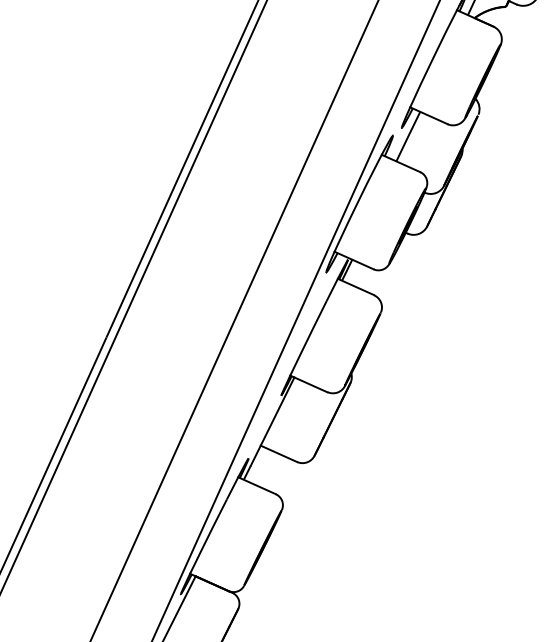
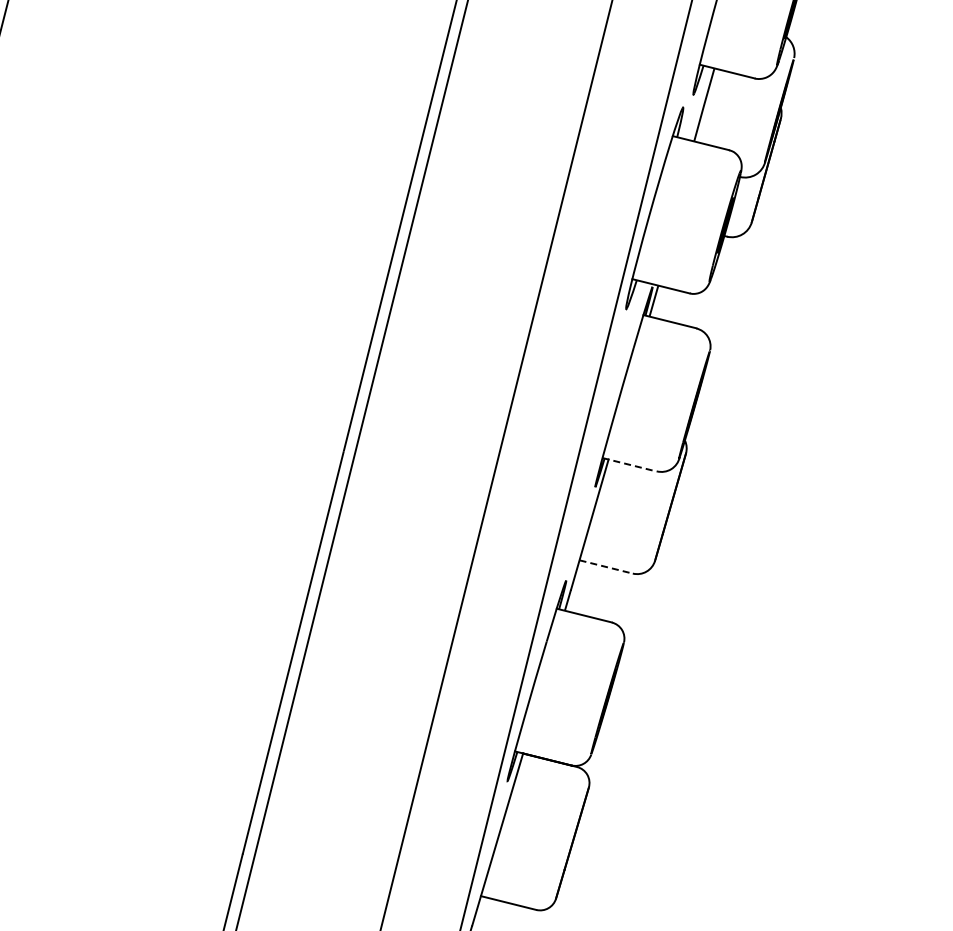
line: (308, 383) -> (629, 464), solid -> dashed
line: (279, 454) -> (606, 567), solid -> dashed

